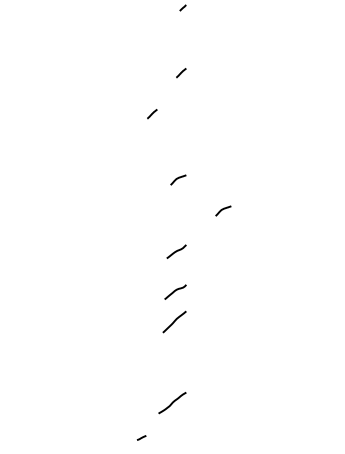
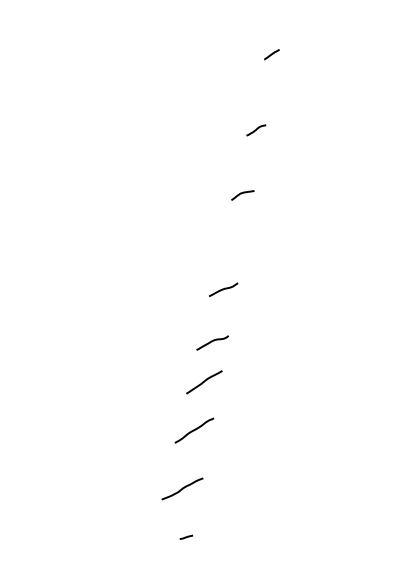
line: (152, 114) -> (224, 102), removed
line: (179, 130) -> (255, 130), added
curve: (223, 209) -> (295, 244), removed
line: (173, 358) -> (194, 430), added
curve: (141, 437) -> (186, 536), moved

